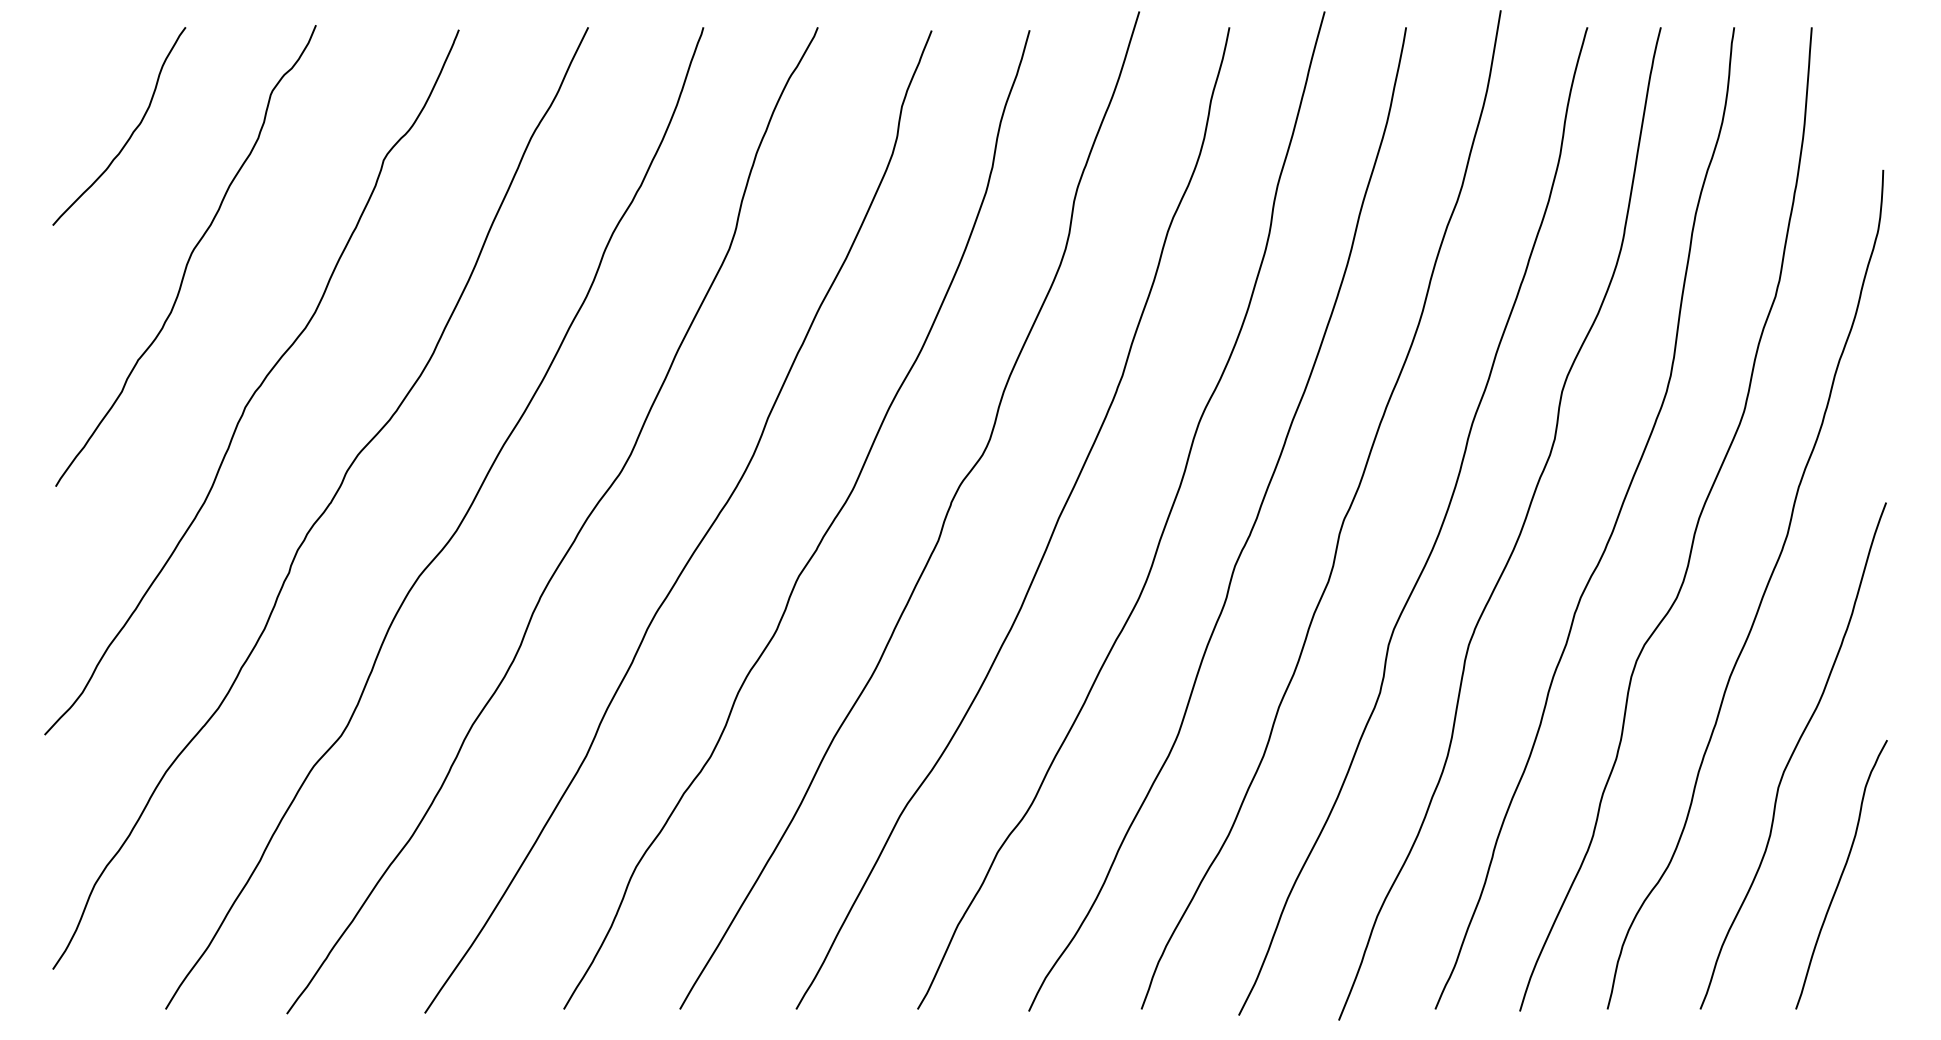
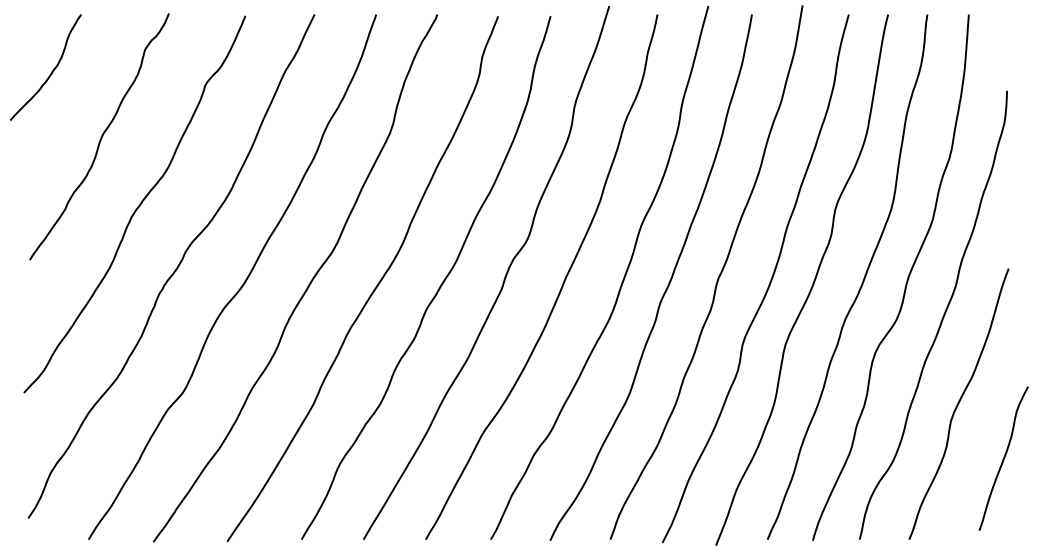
curve: (129, 133) -> (51, 71), moved
curve: (1841, 874) -> (1003, 458), moved

